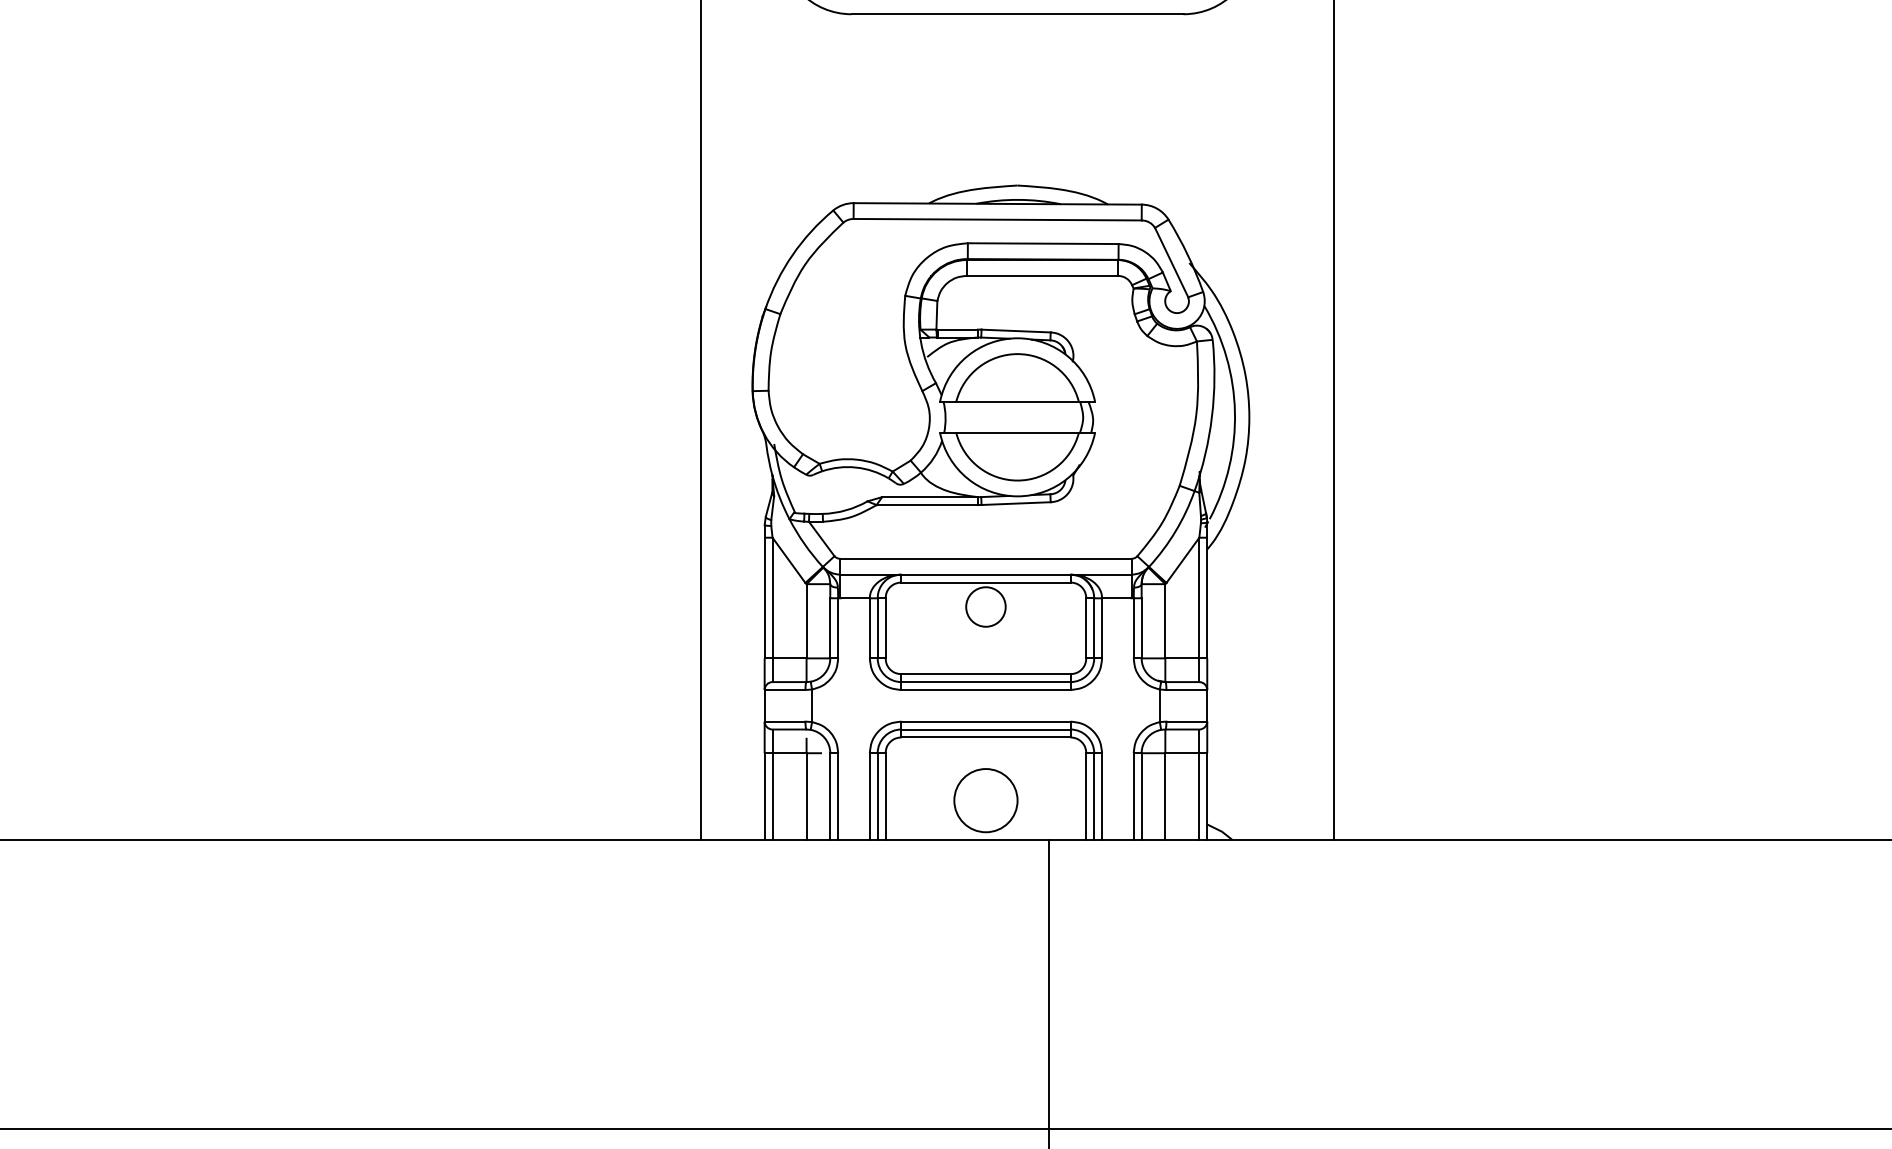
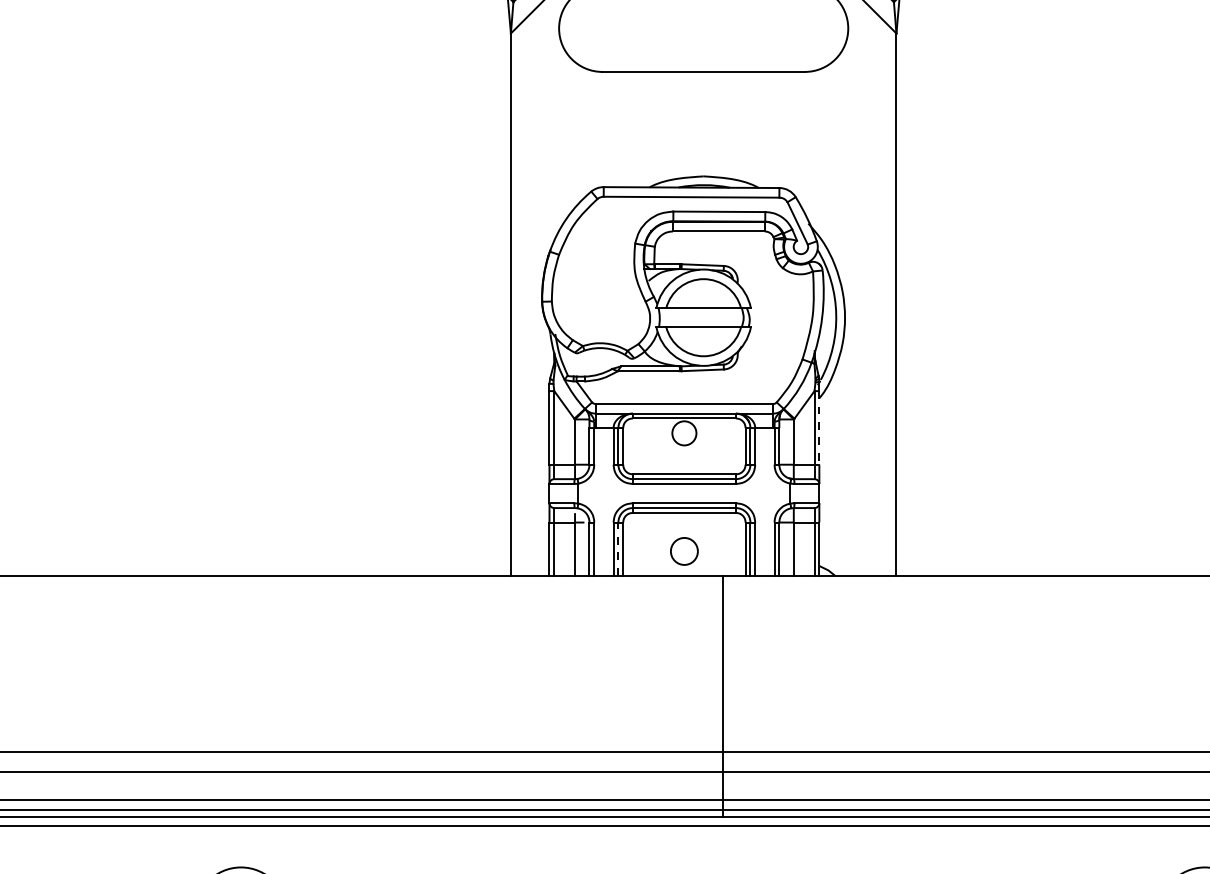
line: (1207, 597) -> (819, 427), solid -> dashed
line: (877, 797) -> (618, 549), solid -> dashed
circle: (986, 800) -> (684, 551), size x0.7

